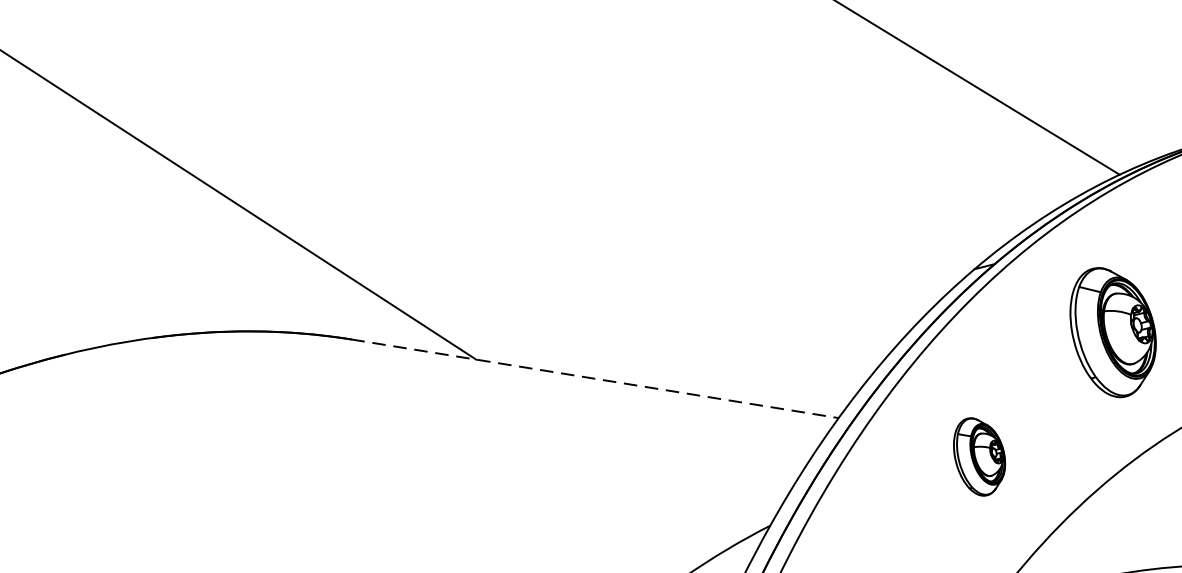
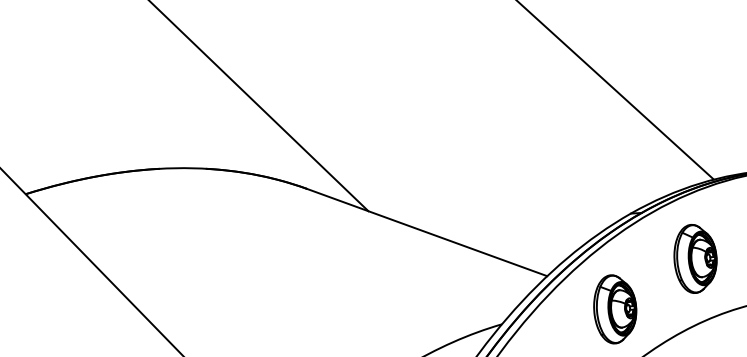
line: (595, 378) -> (427, 232), dashed -> solid
part: (980, 456) -> (615, 309), size x1.67

